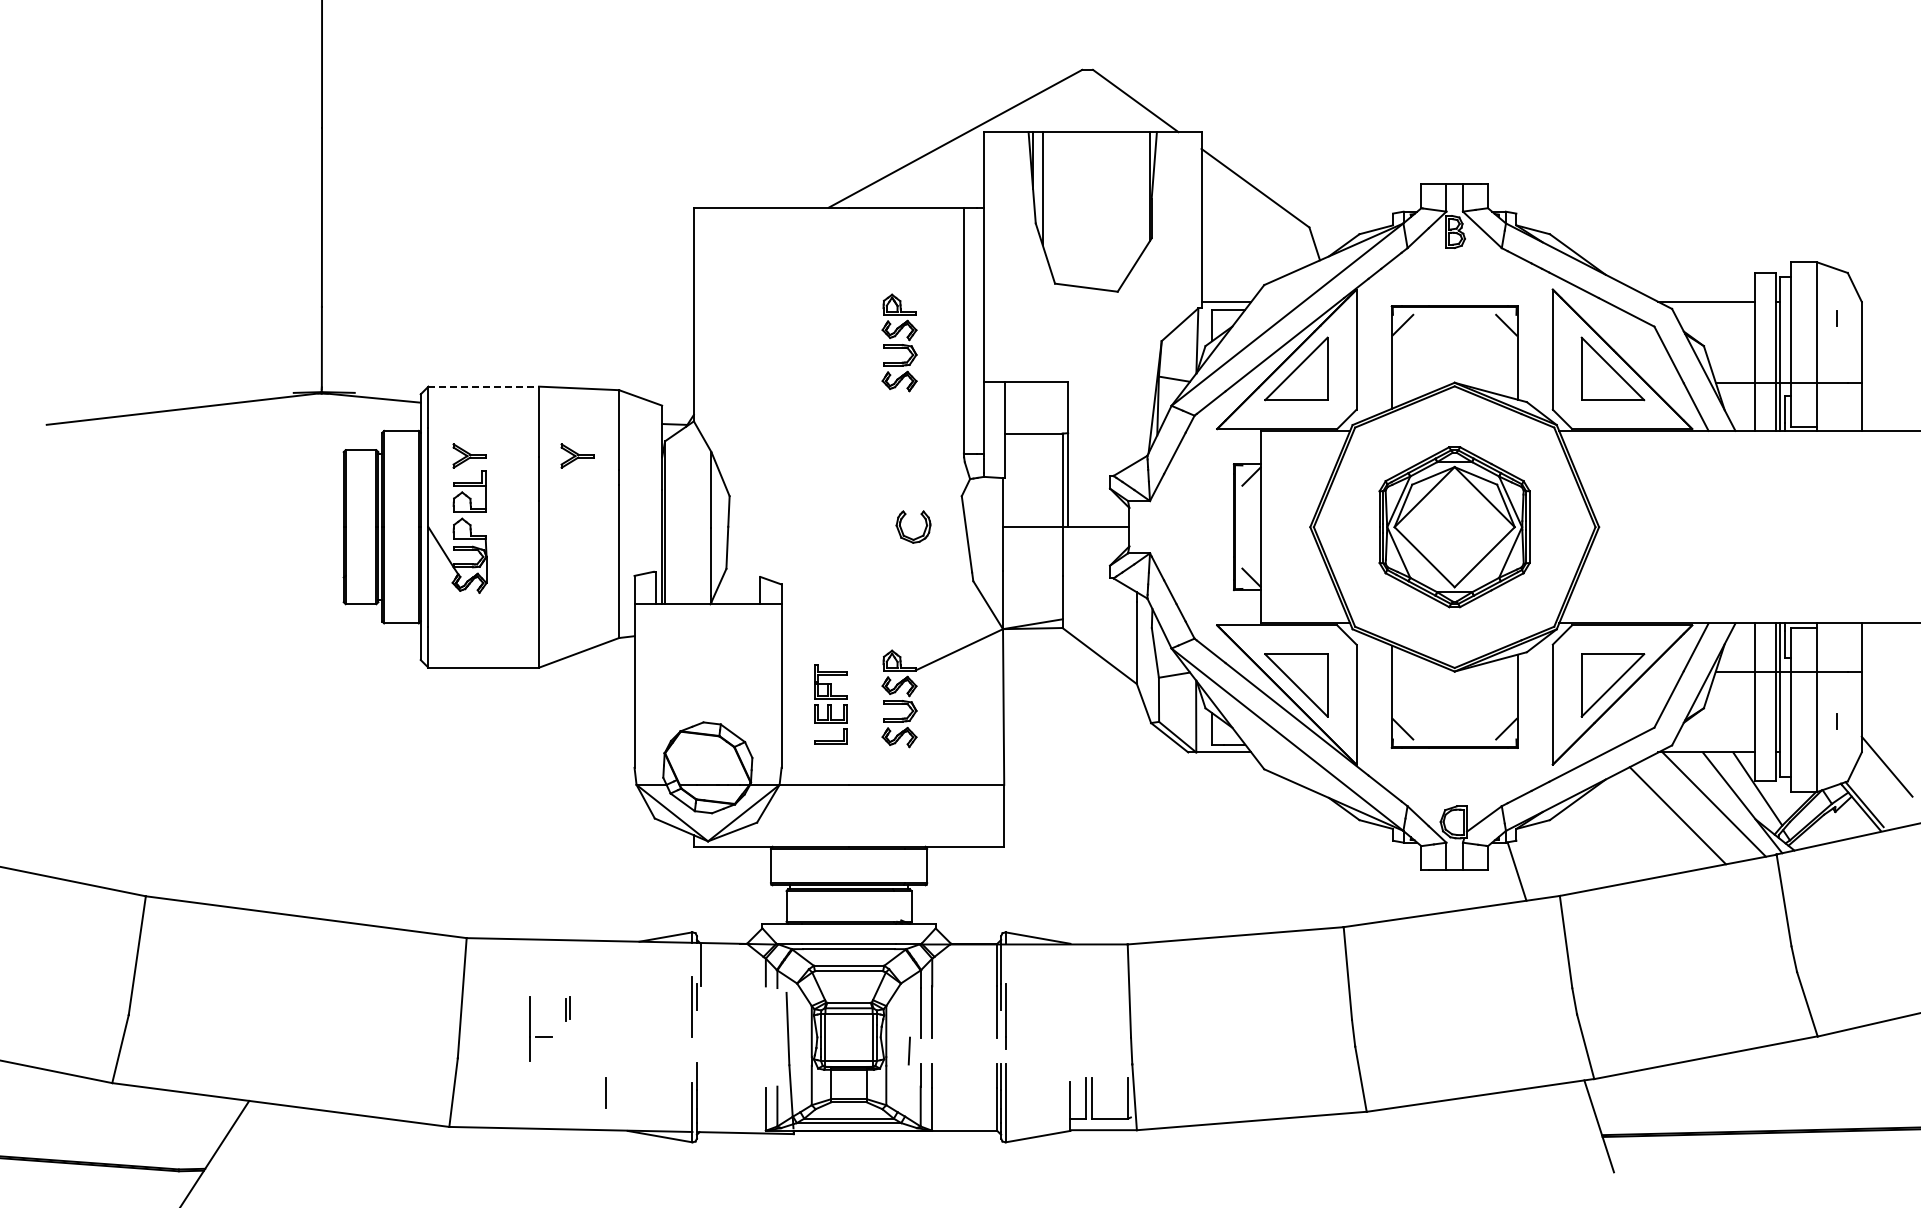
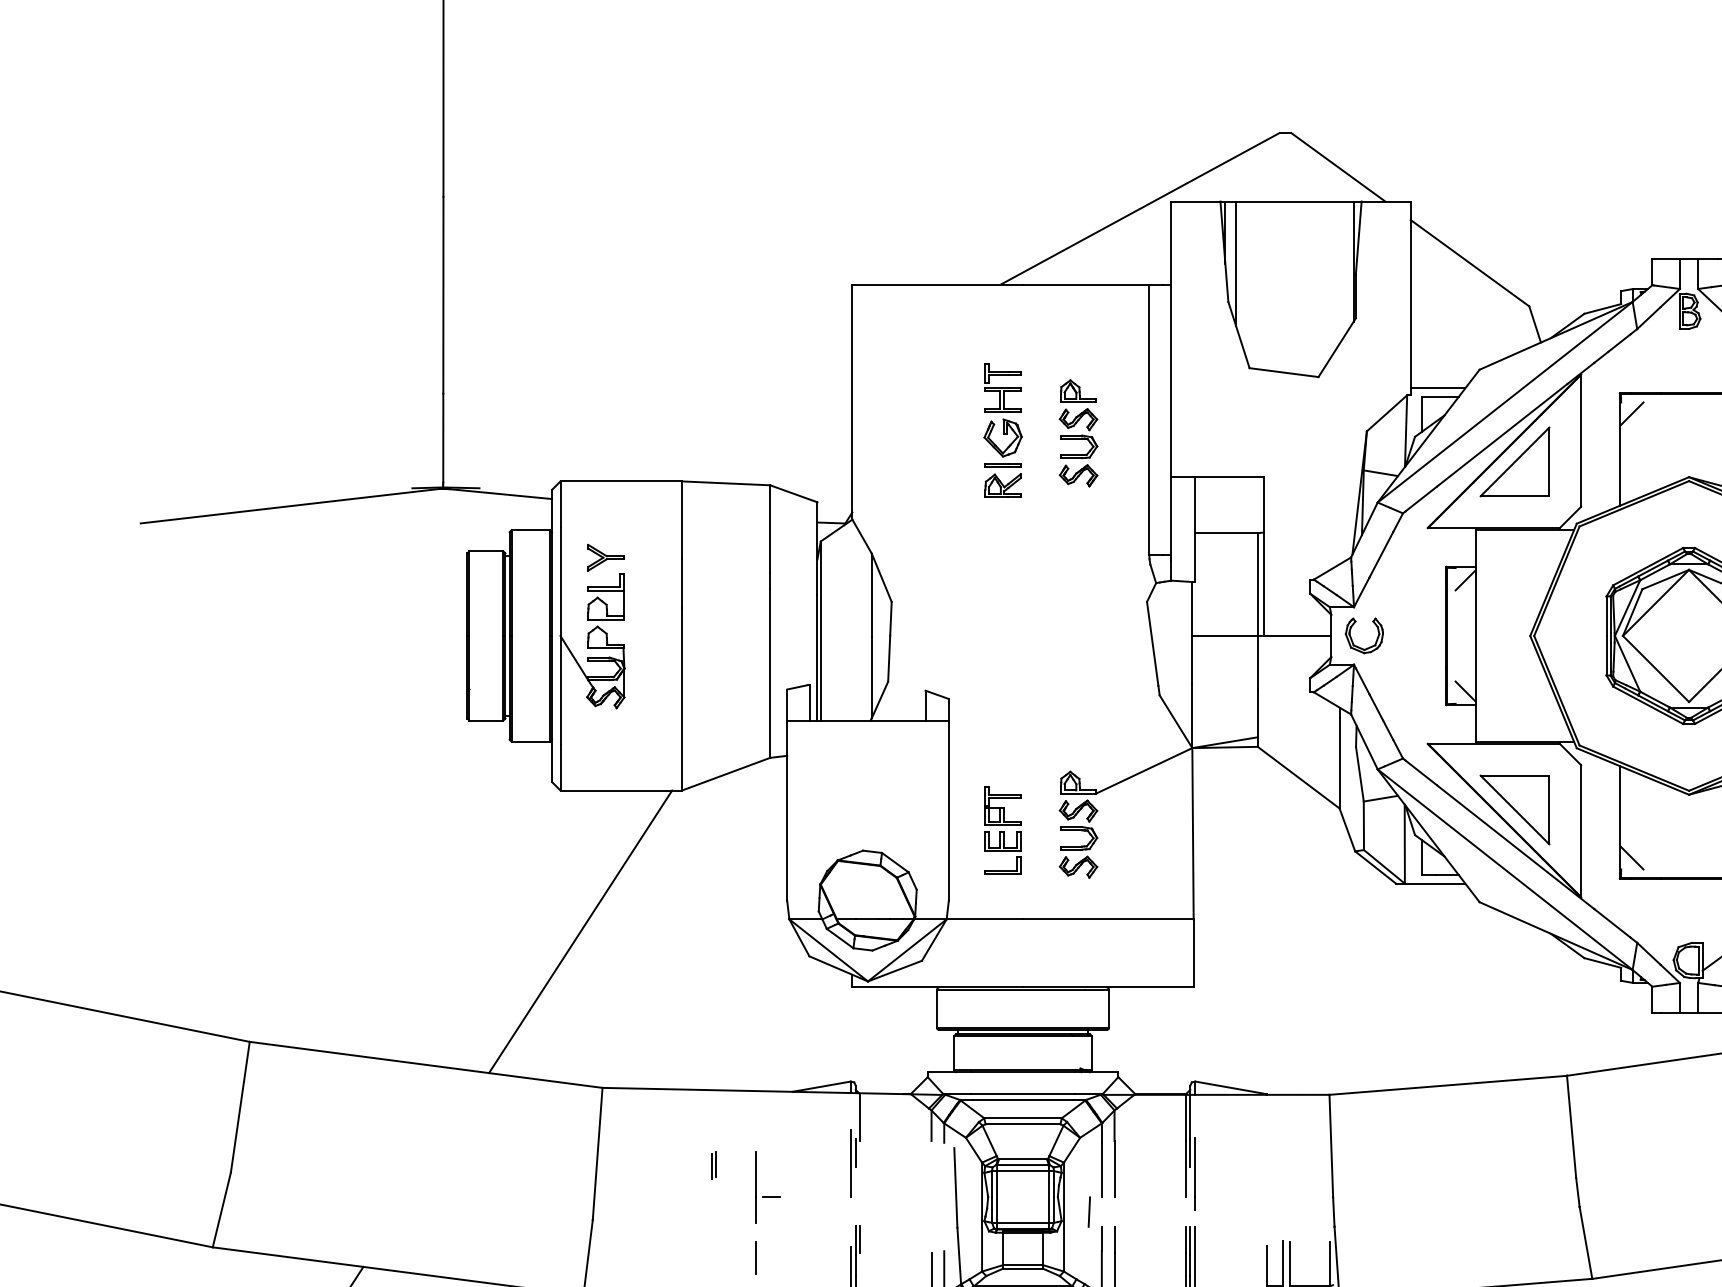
part: (830, 340) -> (1002, 430), added
line: (484, 386) -> (622, 481), dashed -> solid
part: (577, 455) -> (724, 557), removed
part: (903, 531) -> (1353, 640), moved
line: (446, 795) -> (580, 931), added
part: (540, 1036) -> (767, 1196), moved
line: (700, 1075) -> (859, 1238), added

